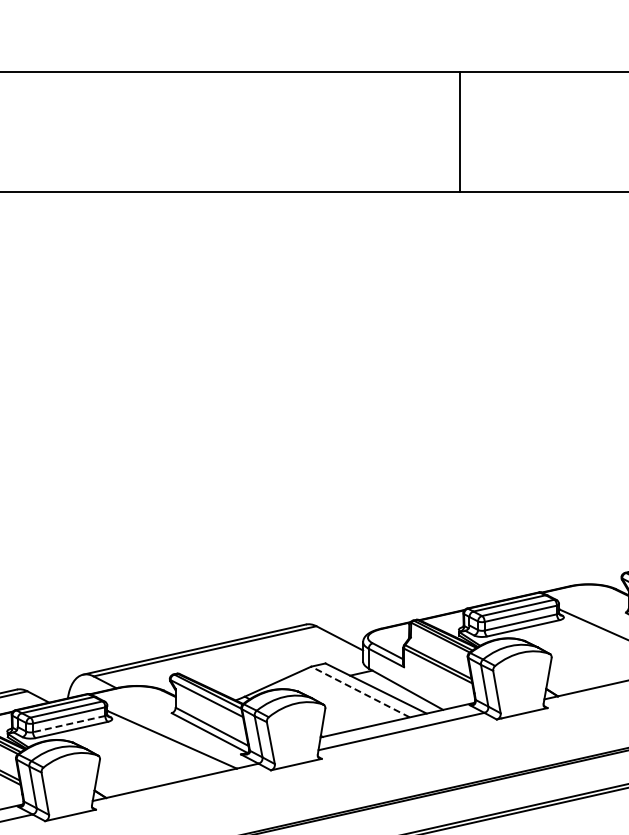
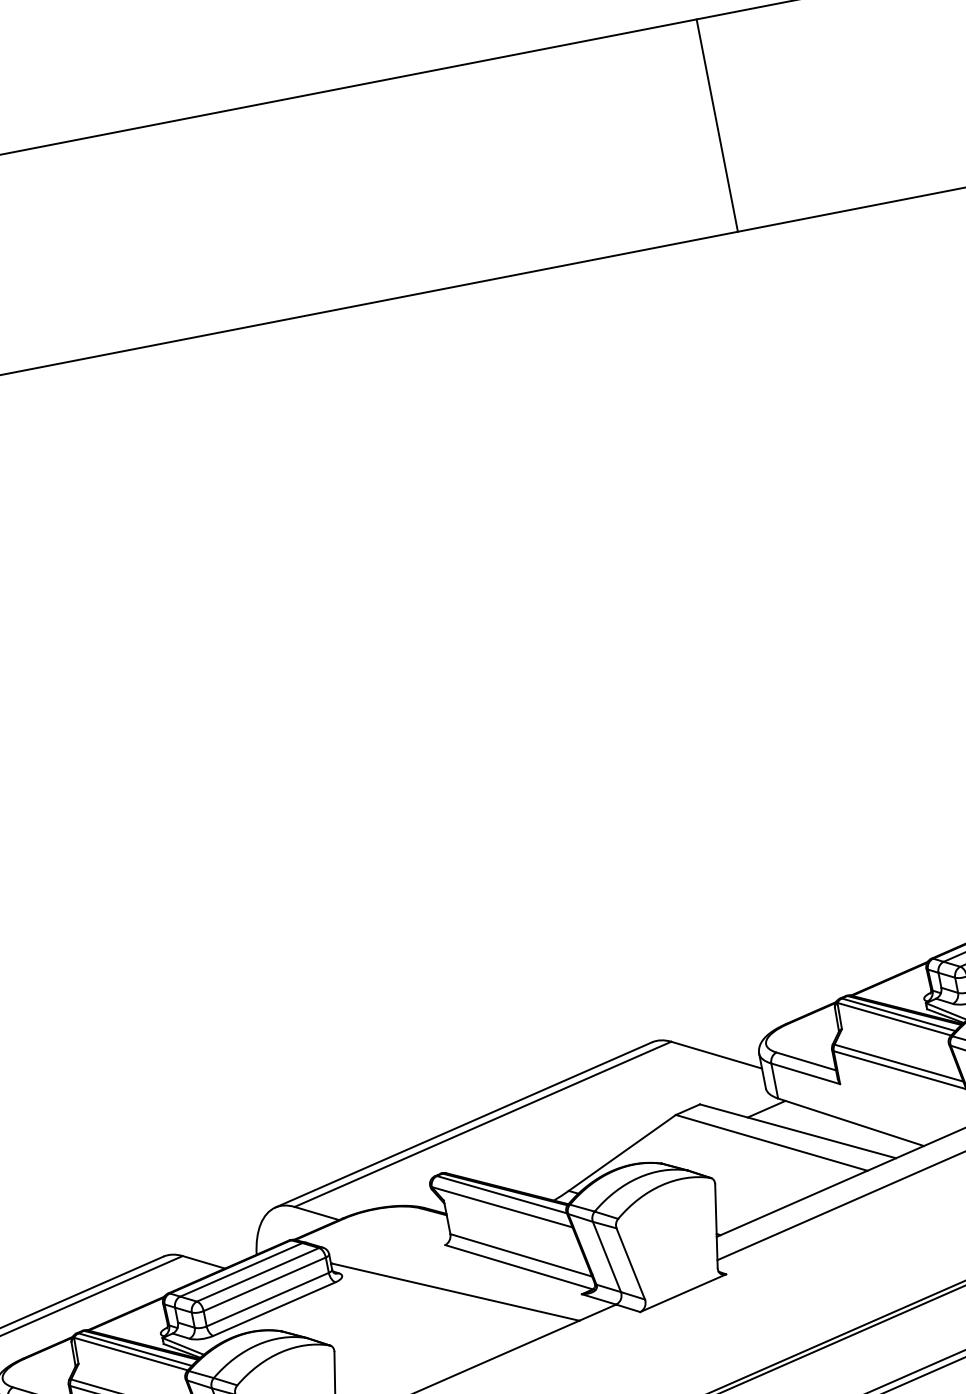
line: (459, 131) -> (716, 125), moved
line: (360, 691) -> (771, 1141), dashed -> solid
line: (68, 724) -> (266, 1300), dashed -> solid

